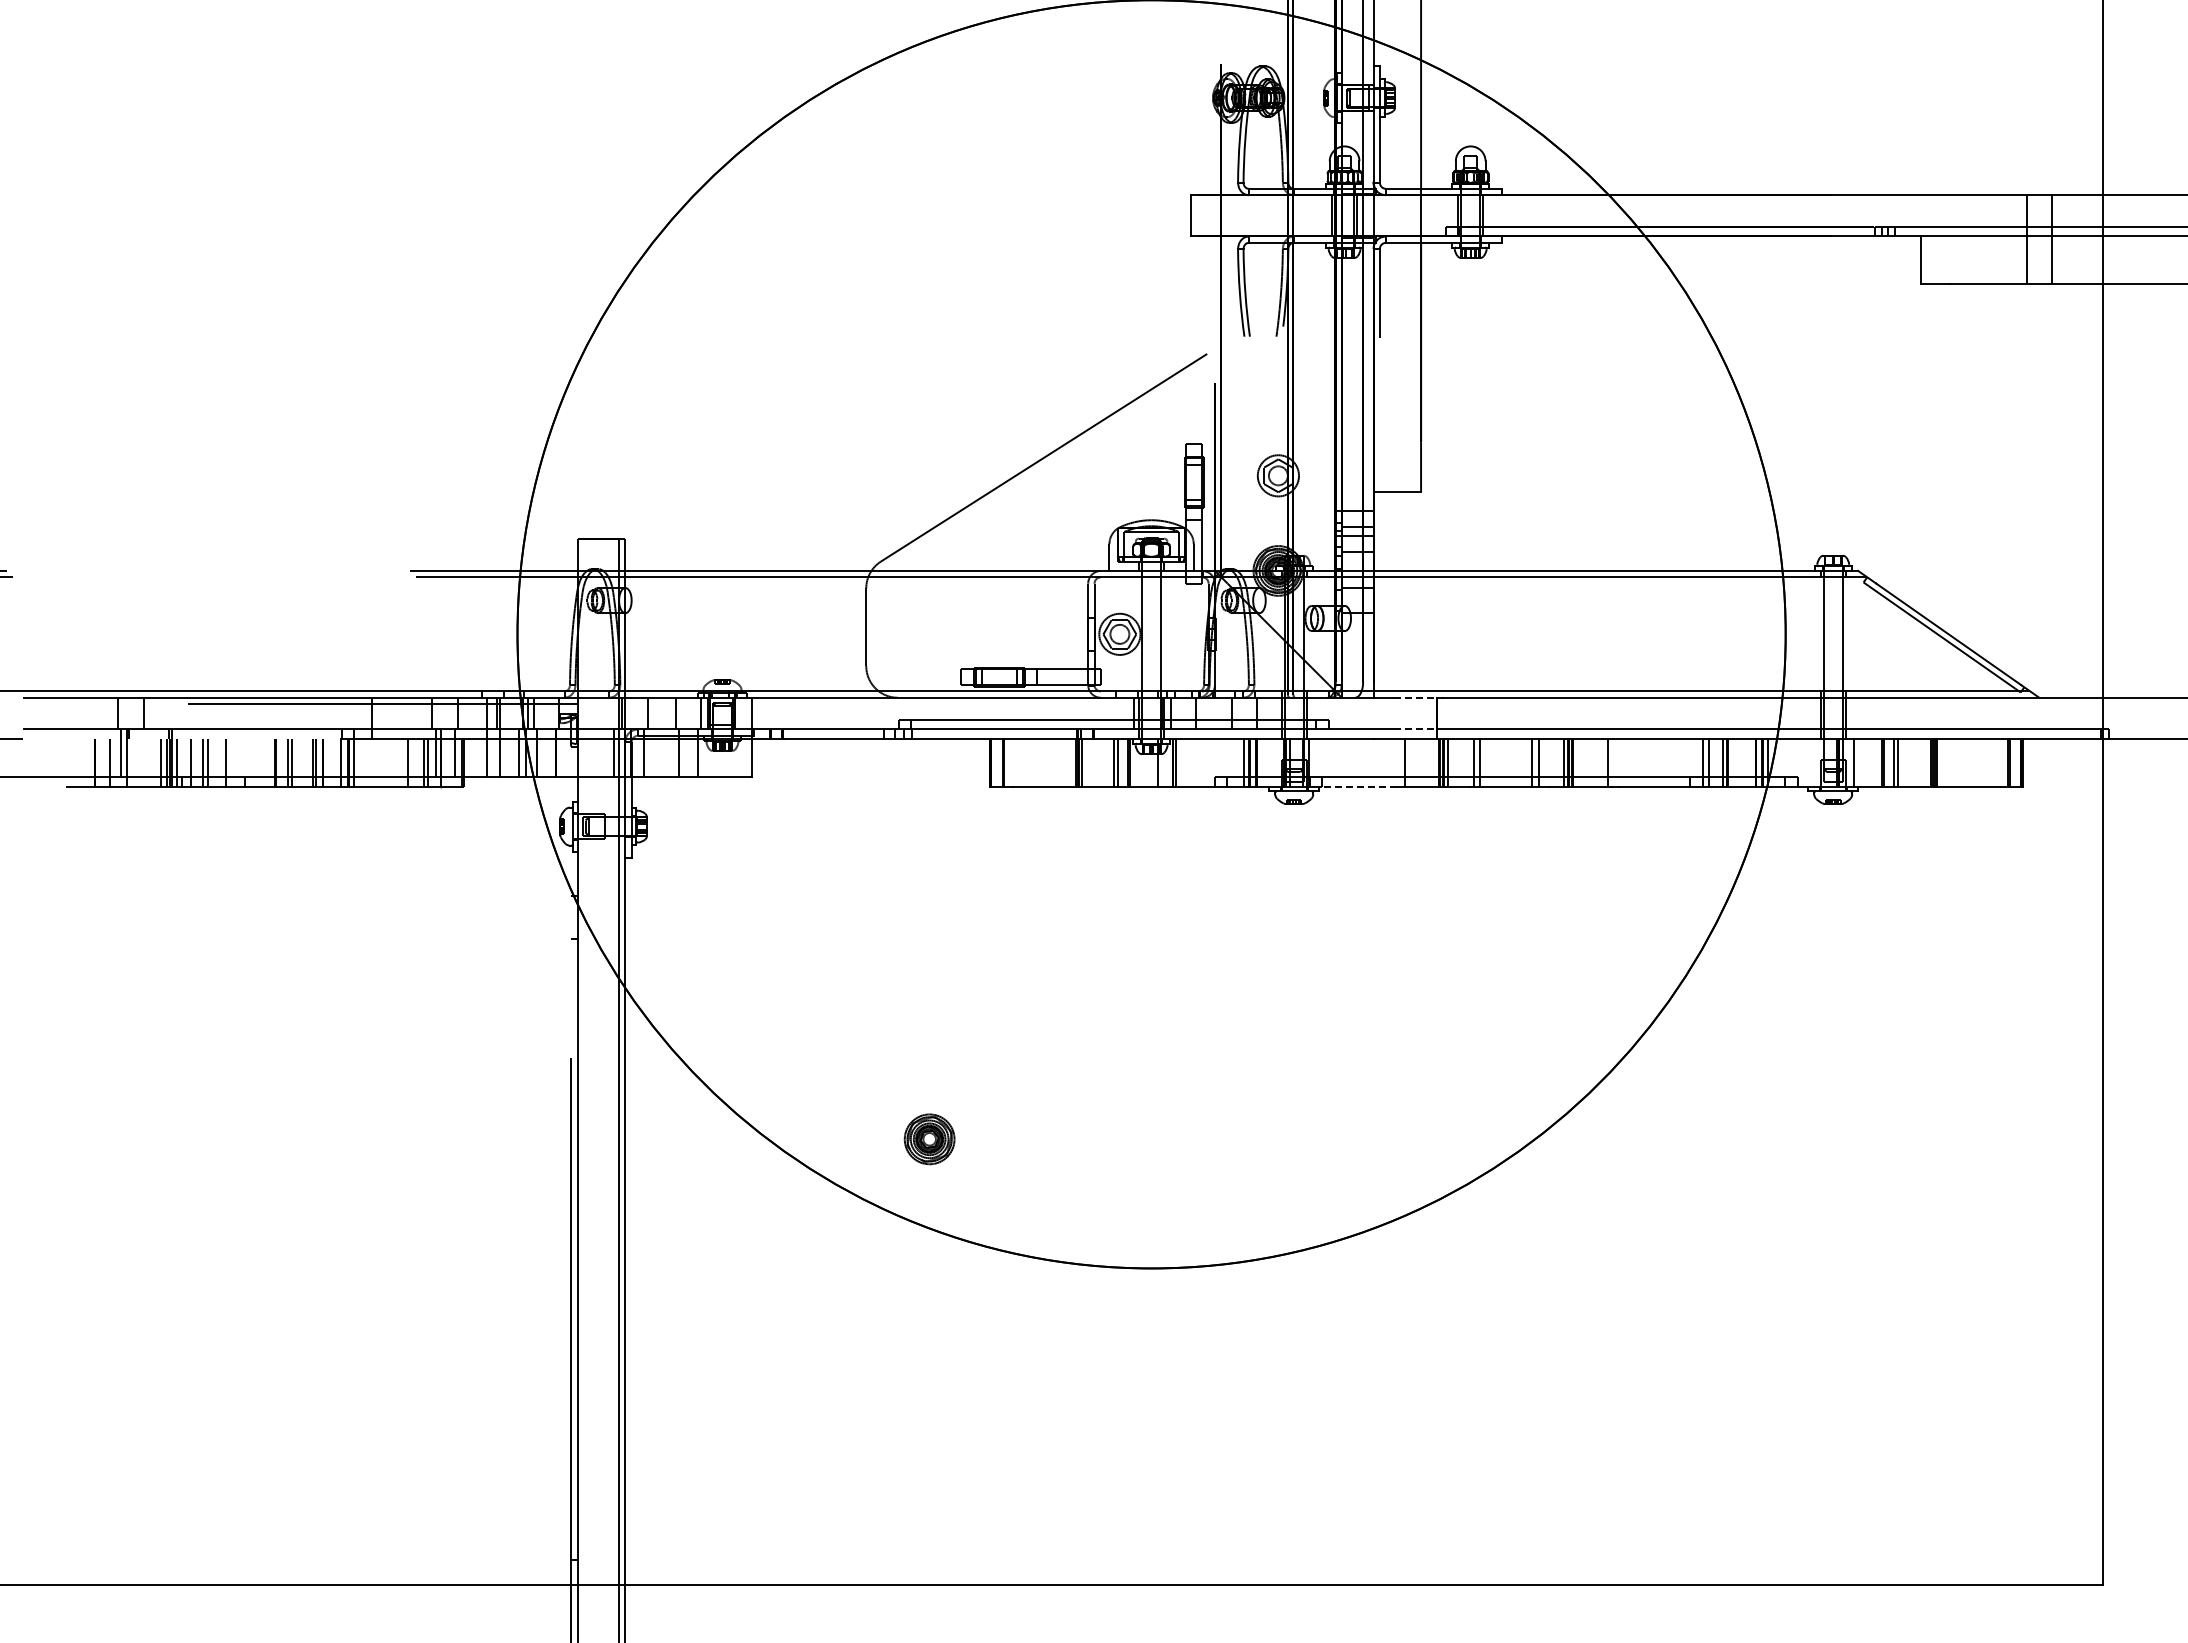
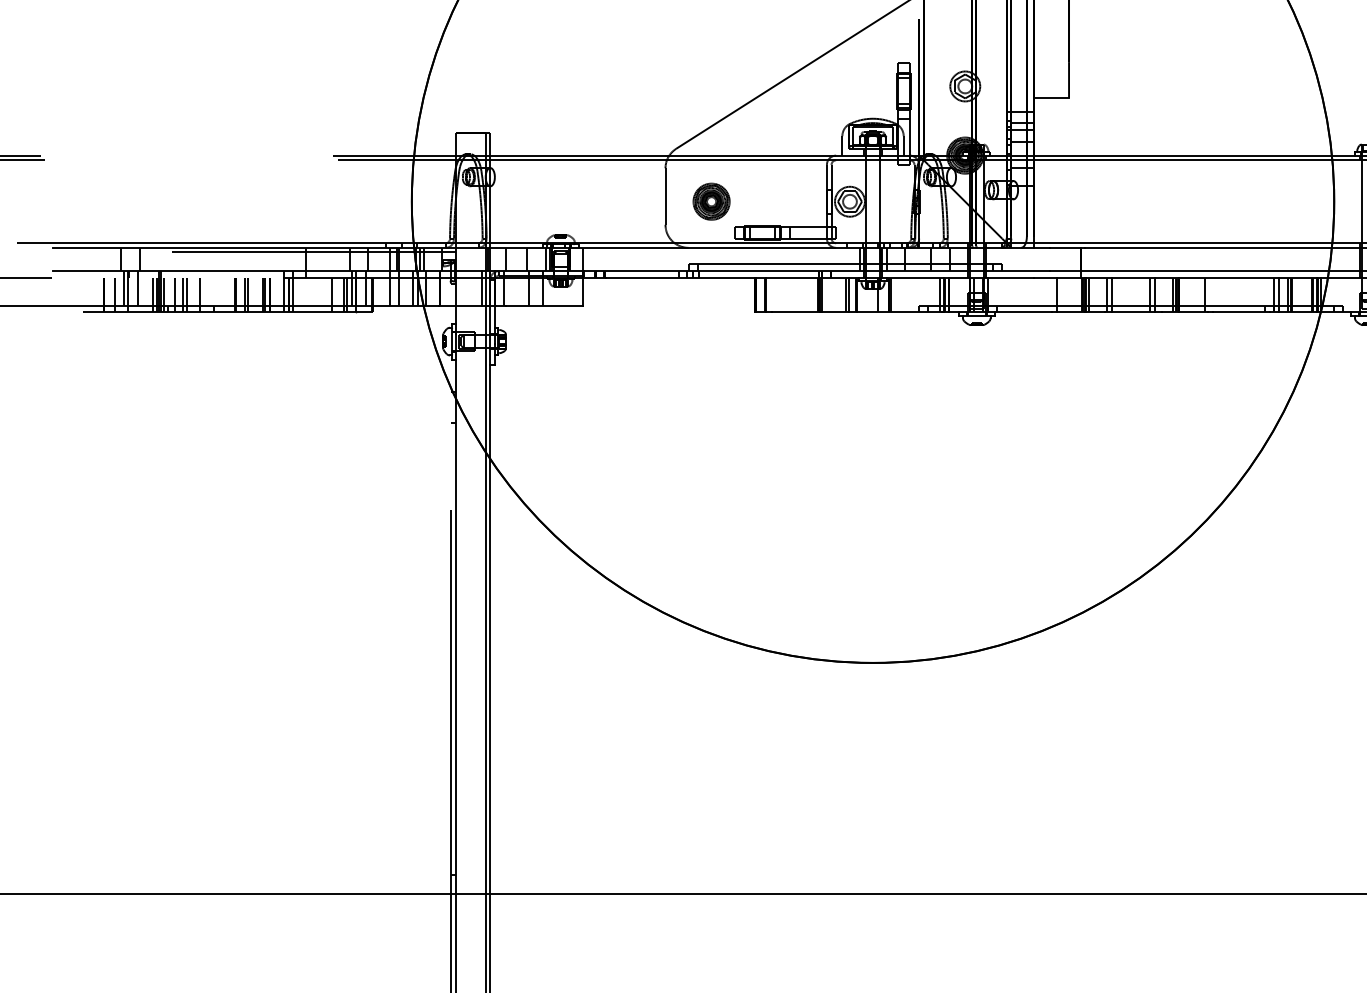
line: (1416, 697) -> (1065, 247), dashed -> solid
line: (1416, 729) -> (1065, 270), dashed -> solid
line: (140, 753) -> (137, 288), added
line: (1358, 786) -> (1023, 312), dashed -> solid
part: (929, 1139) -> (711, 201), moved

